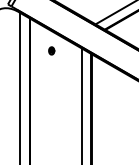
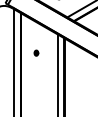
part: (51, 49) -> (36, 52), moved

